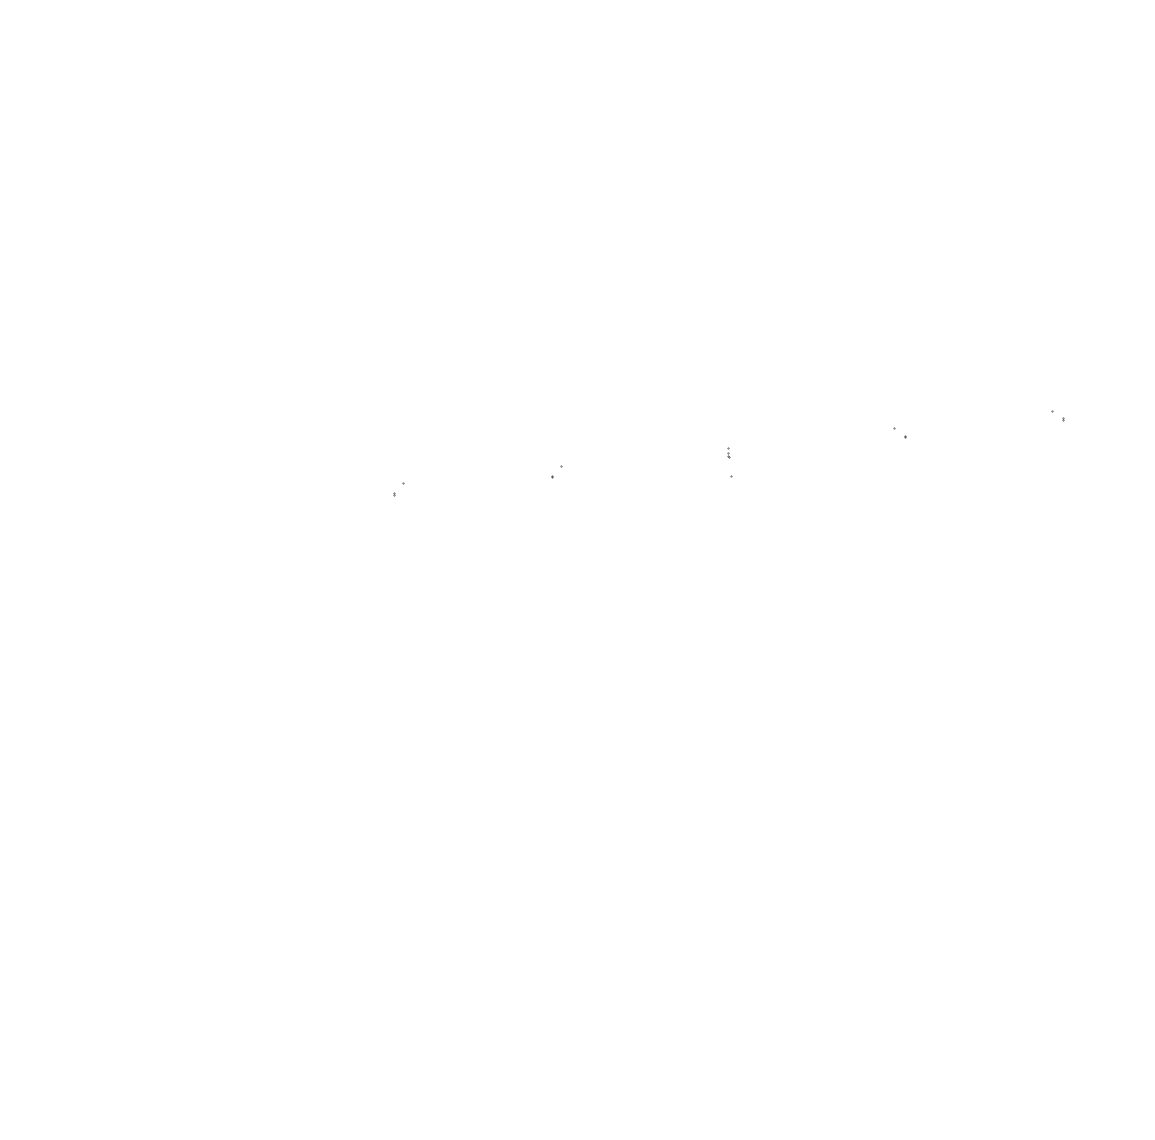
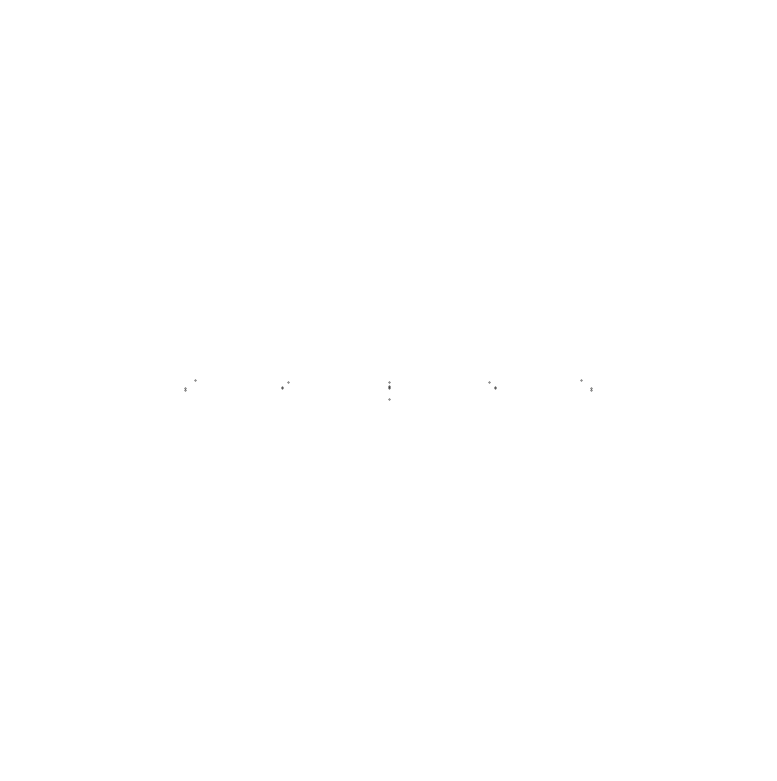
part: (1059, 415) -> (587, 385), size x1.6
part: (398, 489) -> (190, 385), size x1.6

